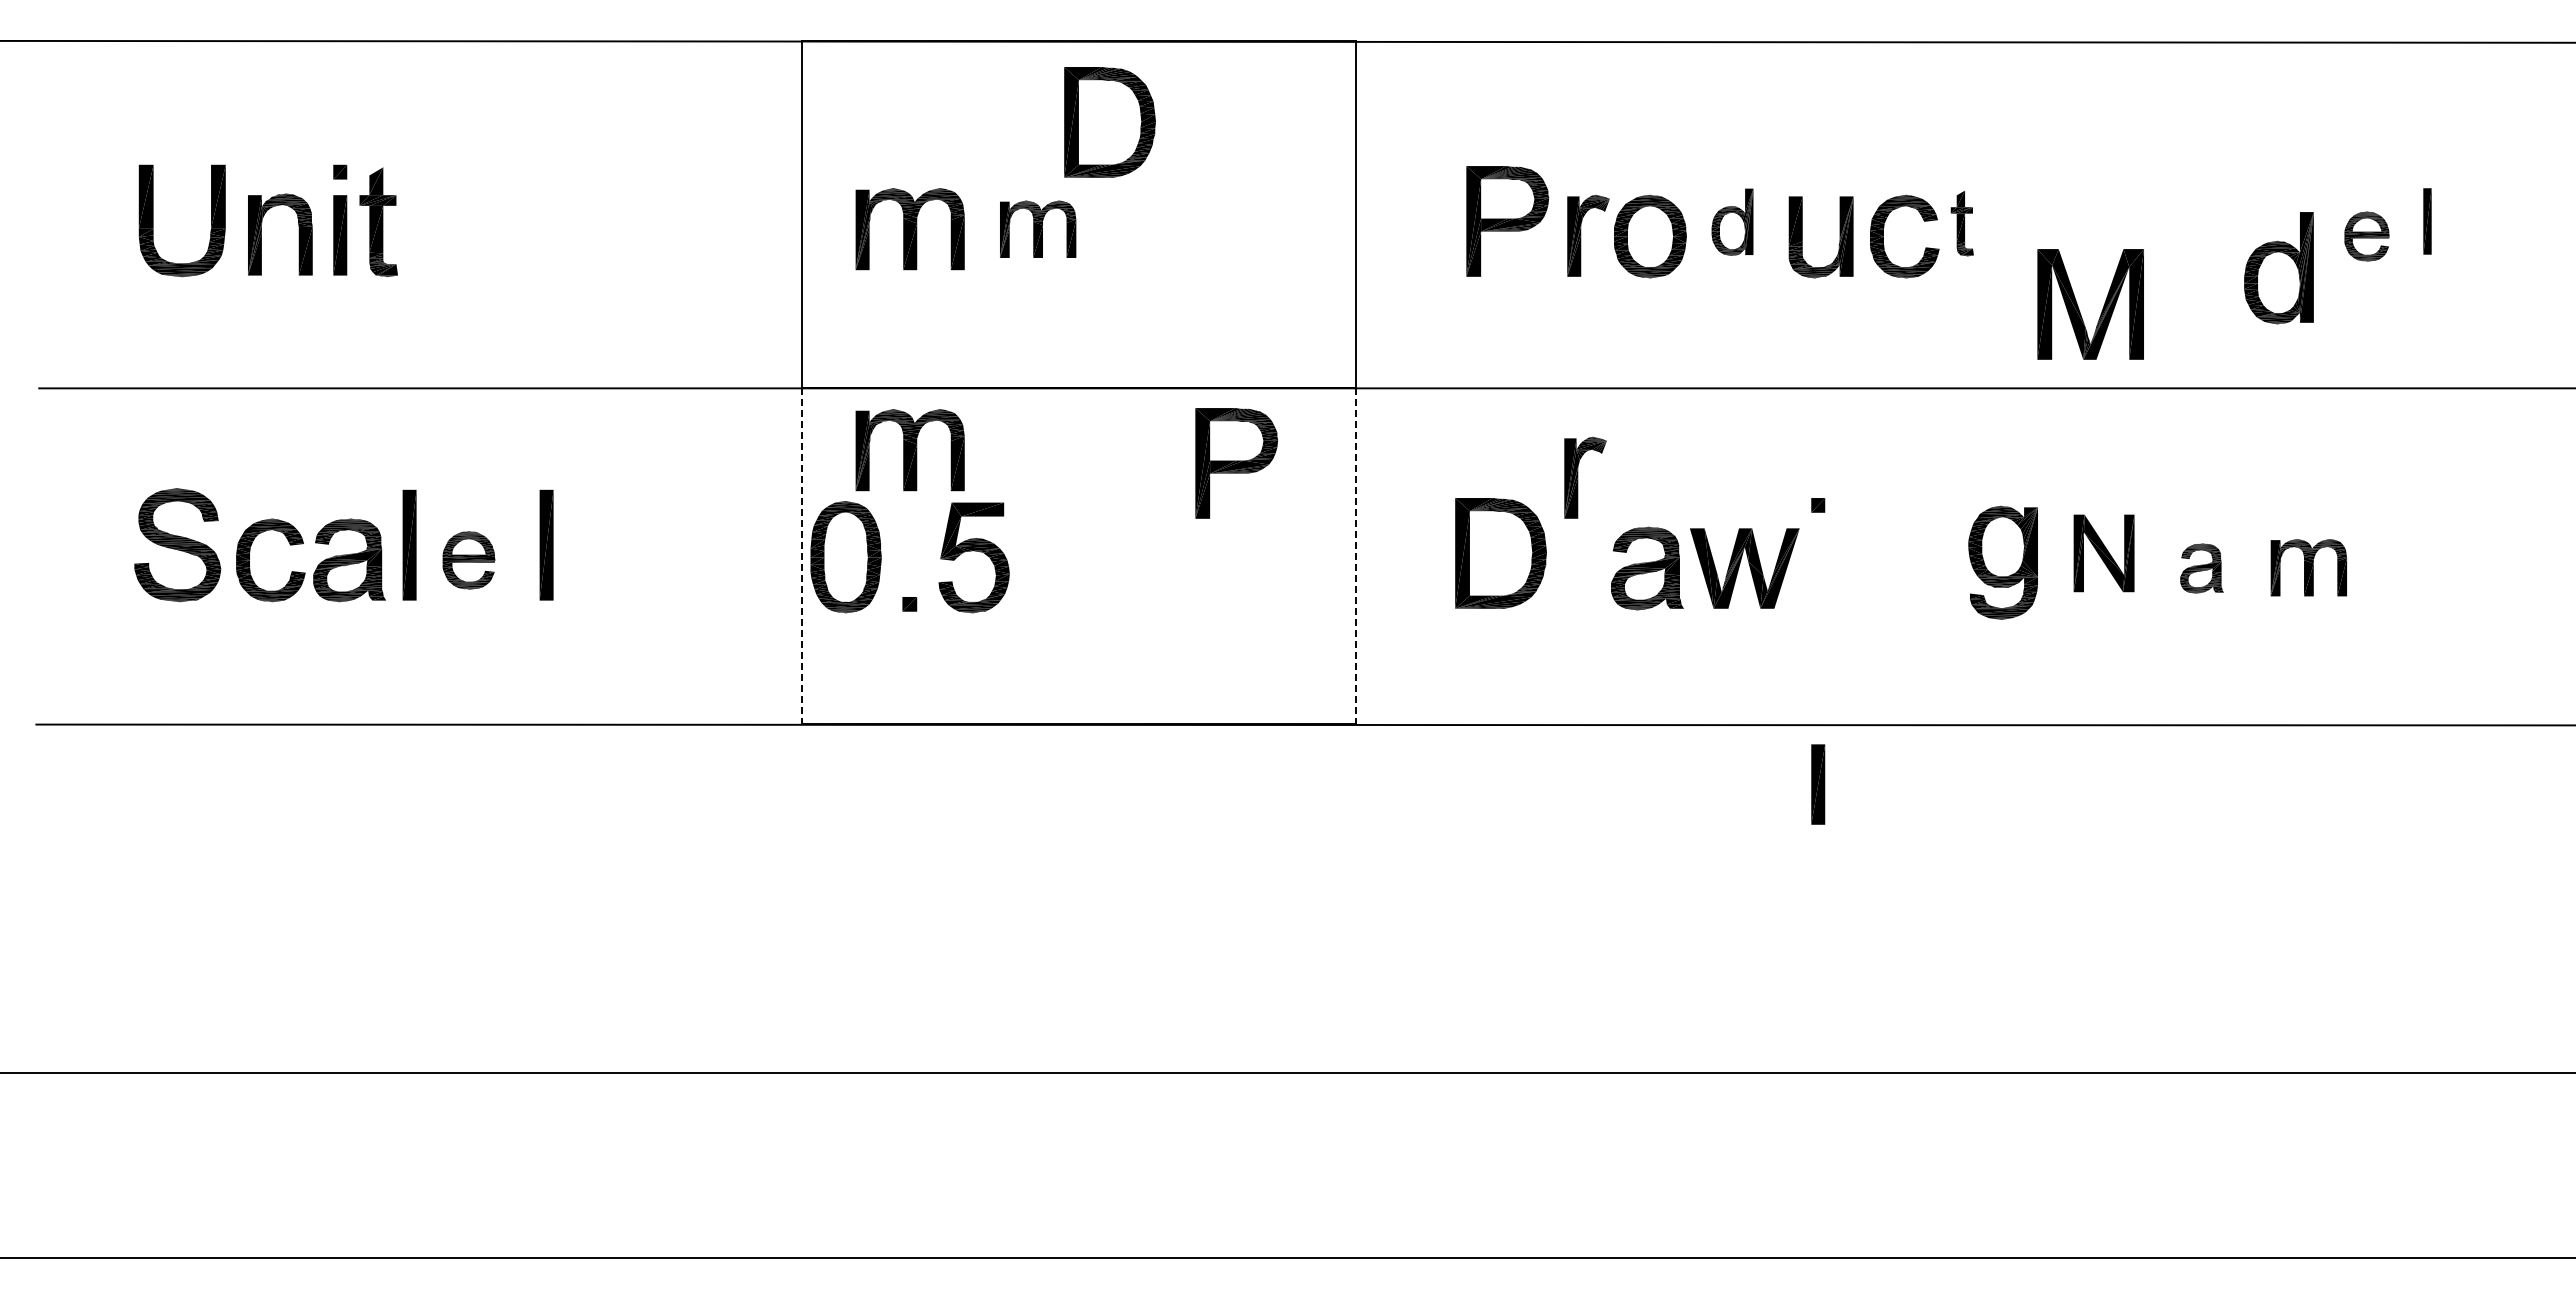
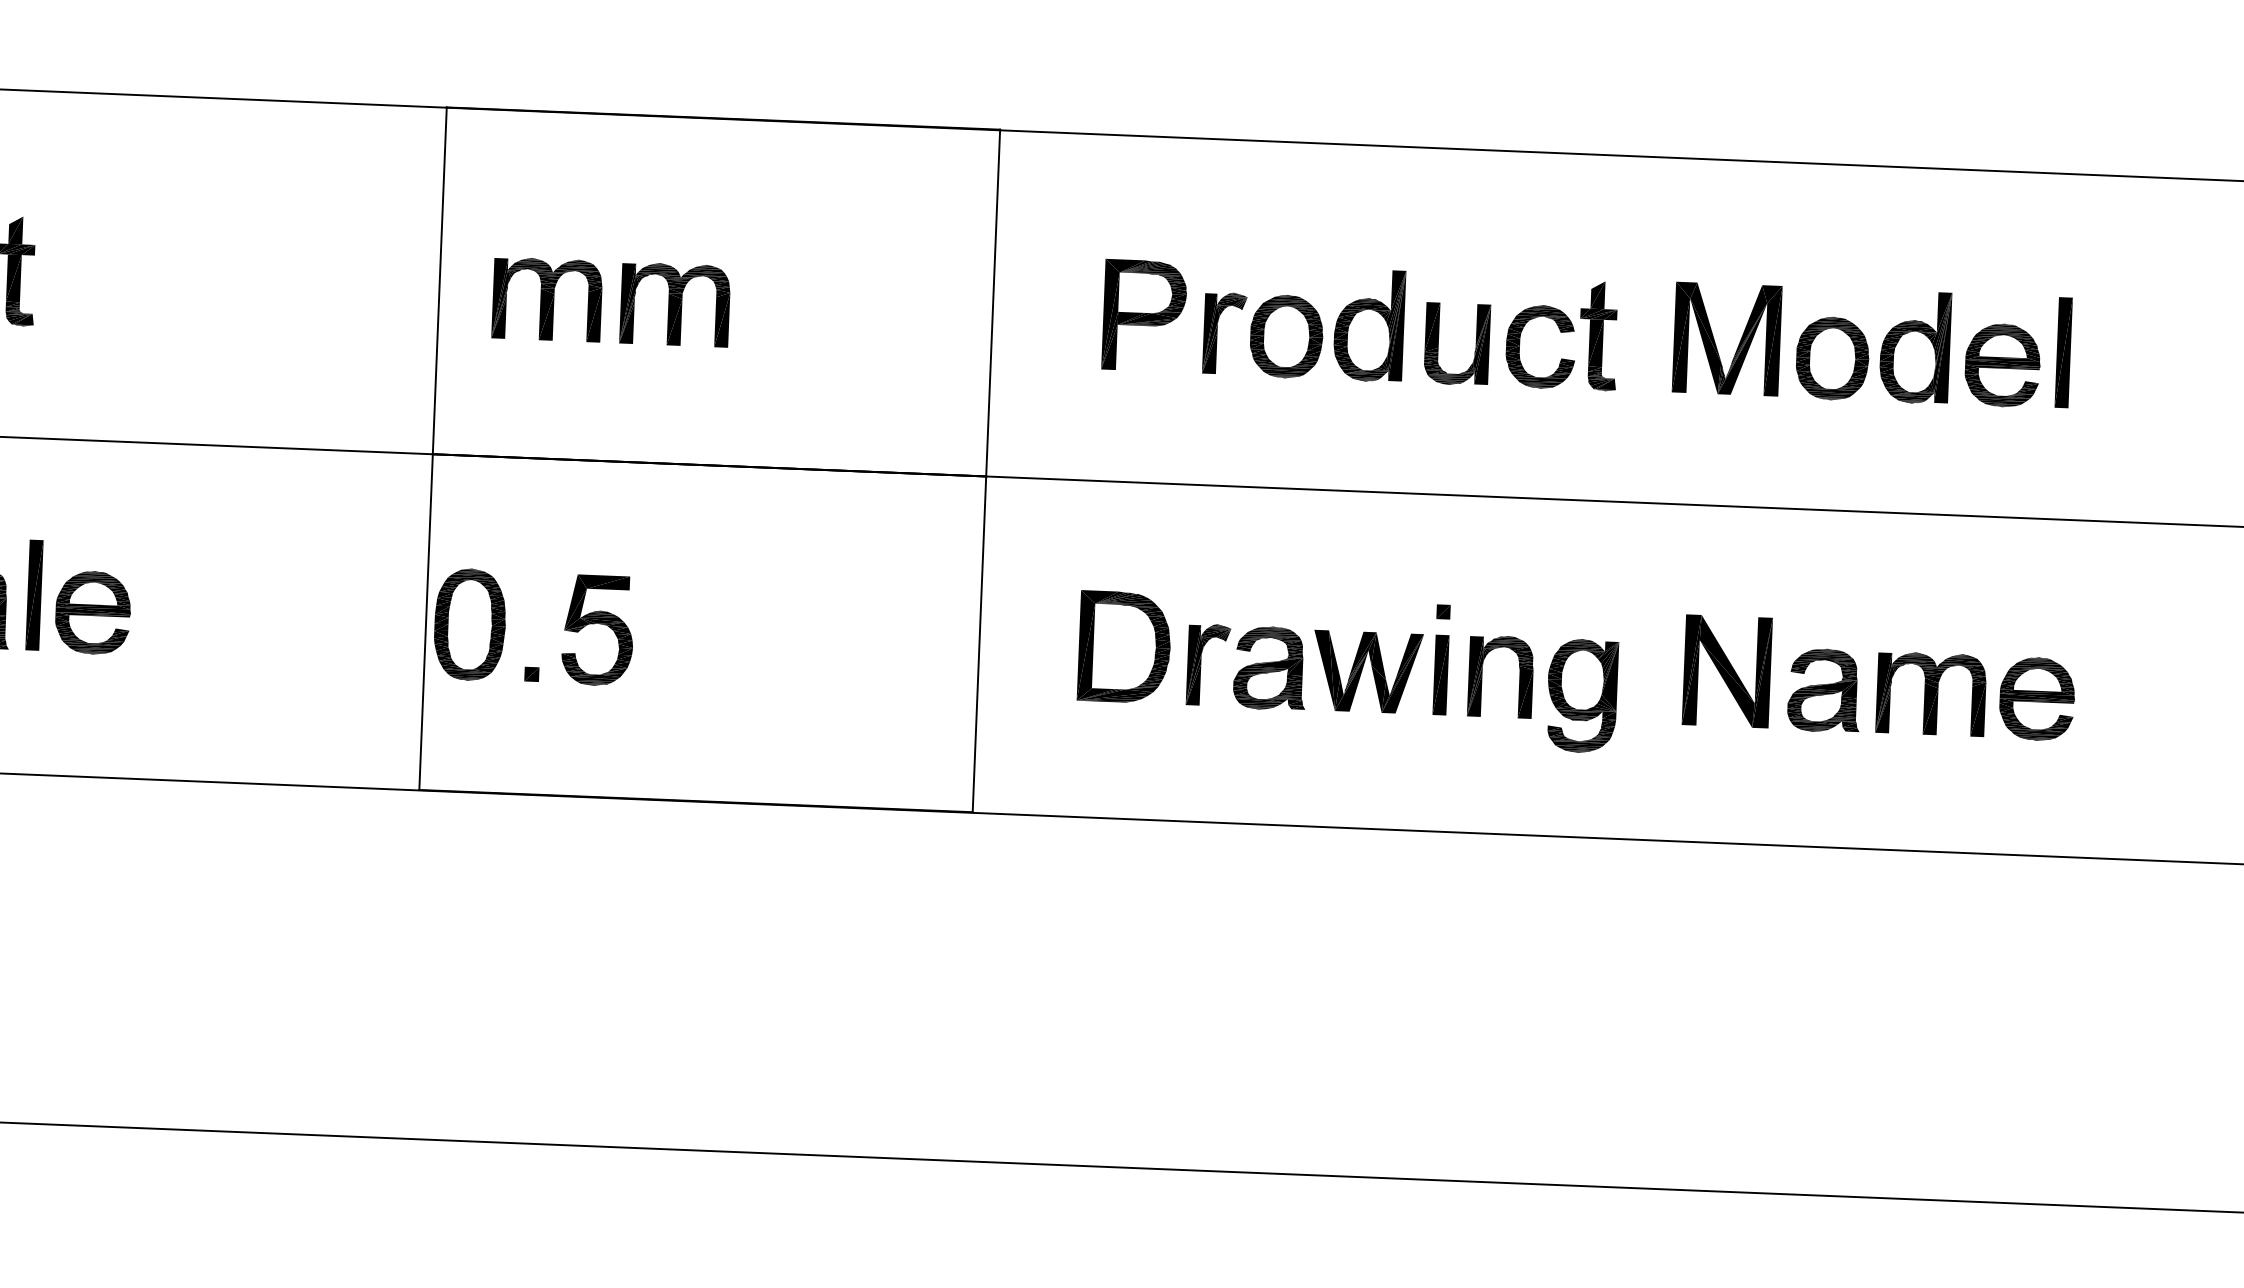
part: (1109, 122) -> (750, 200), removed
part: (2427, 221) -> (2063, 352), size x1.67
part: (1732, 222) -> (1369, 325), size x1.67
part: (1962, 223) -> (1599, 336), size x1.67
part: (1037, 229) -> (674, 304), size x1.43
part: (2196, 236) -> (1832, 358), added
part: (2366, 236) -> (2002, 365), size x1.67
part: (2278, 268) -> (1914, 347), moved
part: (2079, 308) -> (1715, 342), moved
part: (909, 450) -> (537, 520), removed
part: (1236, 463) -> (863, 546), removed
part: (1578, 477) -> (1201, 664), moved
part: (546, 544) -> (171, 600), removed
part: (2103, 553) -> (1726, 671), size x1.43
line: (801, 556) -> (425, 622), dashed -> solid
line: (1355, 556) -> (979, 644), dashed -> solid
part: (468, 560) -> (92, 612), size x1.43
part: (2002, 562) -> (1581, 695), moved
part: (1859, 567) -> (1482, 675), added
part: (2308, 567) -> (1930, 693), size x1.43
part: (2201, 568) -> (1823, 690), size x1.67
part: (2414, 568) -> (2036, 698), added
part: (1818, 784) -> (1441, 675), moved

